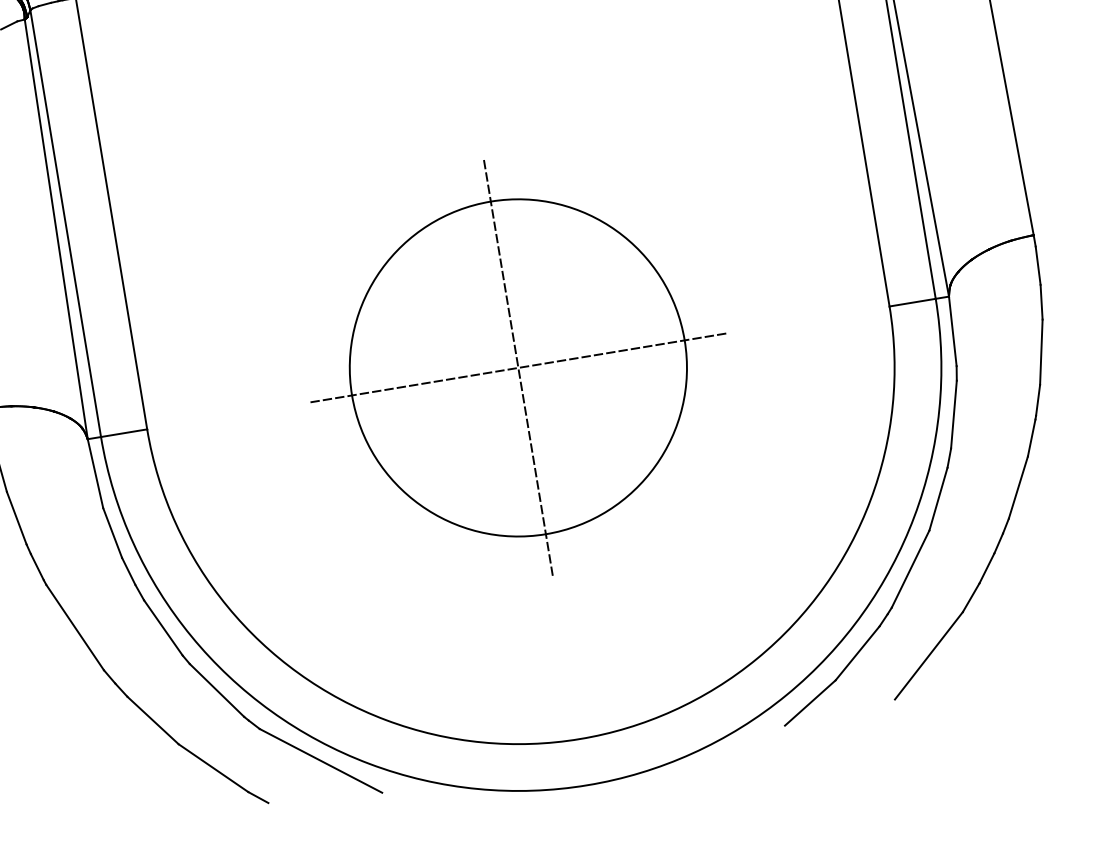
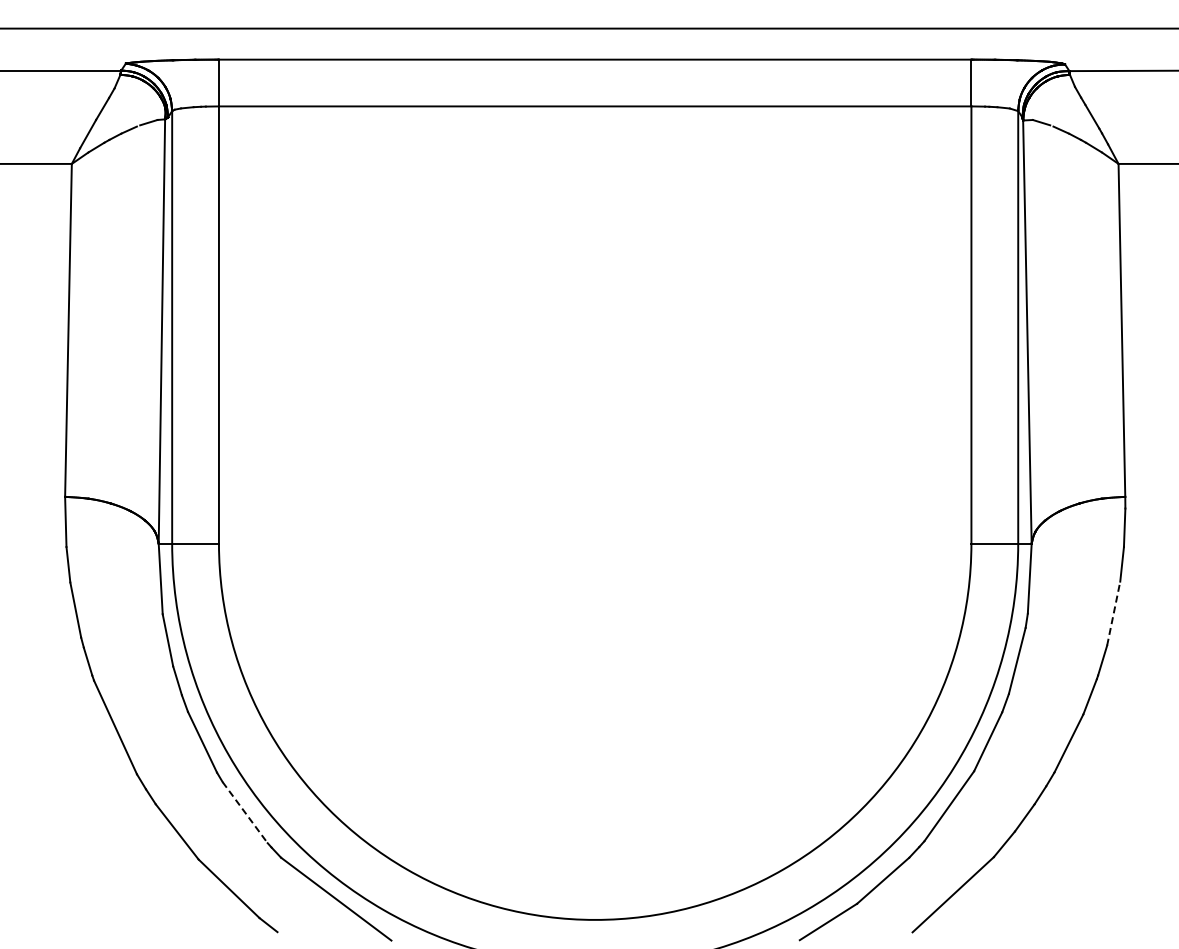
line: (1041, 352) -> (1113, 613), solid -> dashed
part: (517, 367) -> (594, 543), removed
line: (217, 690) -> (245, 812), solid -> dashed

